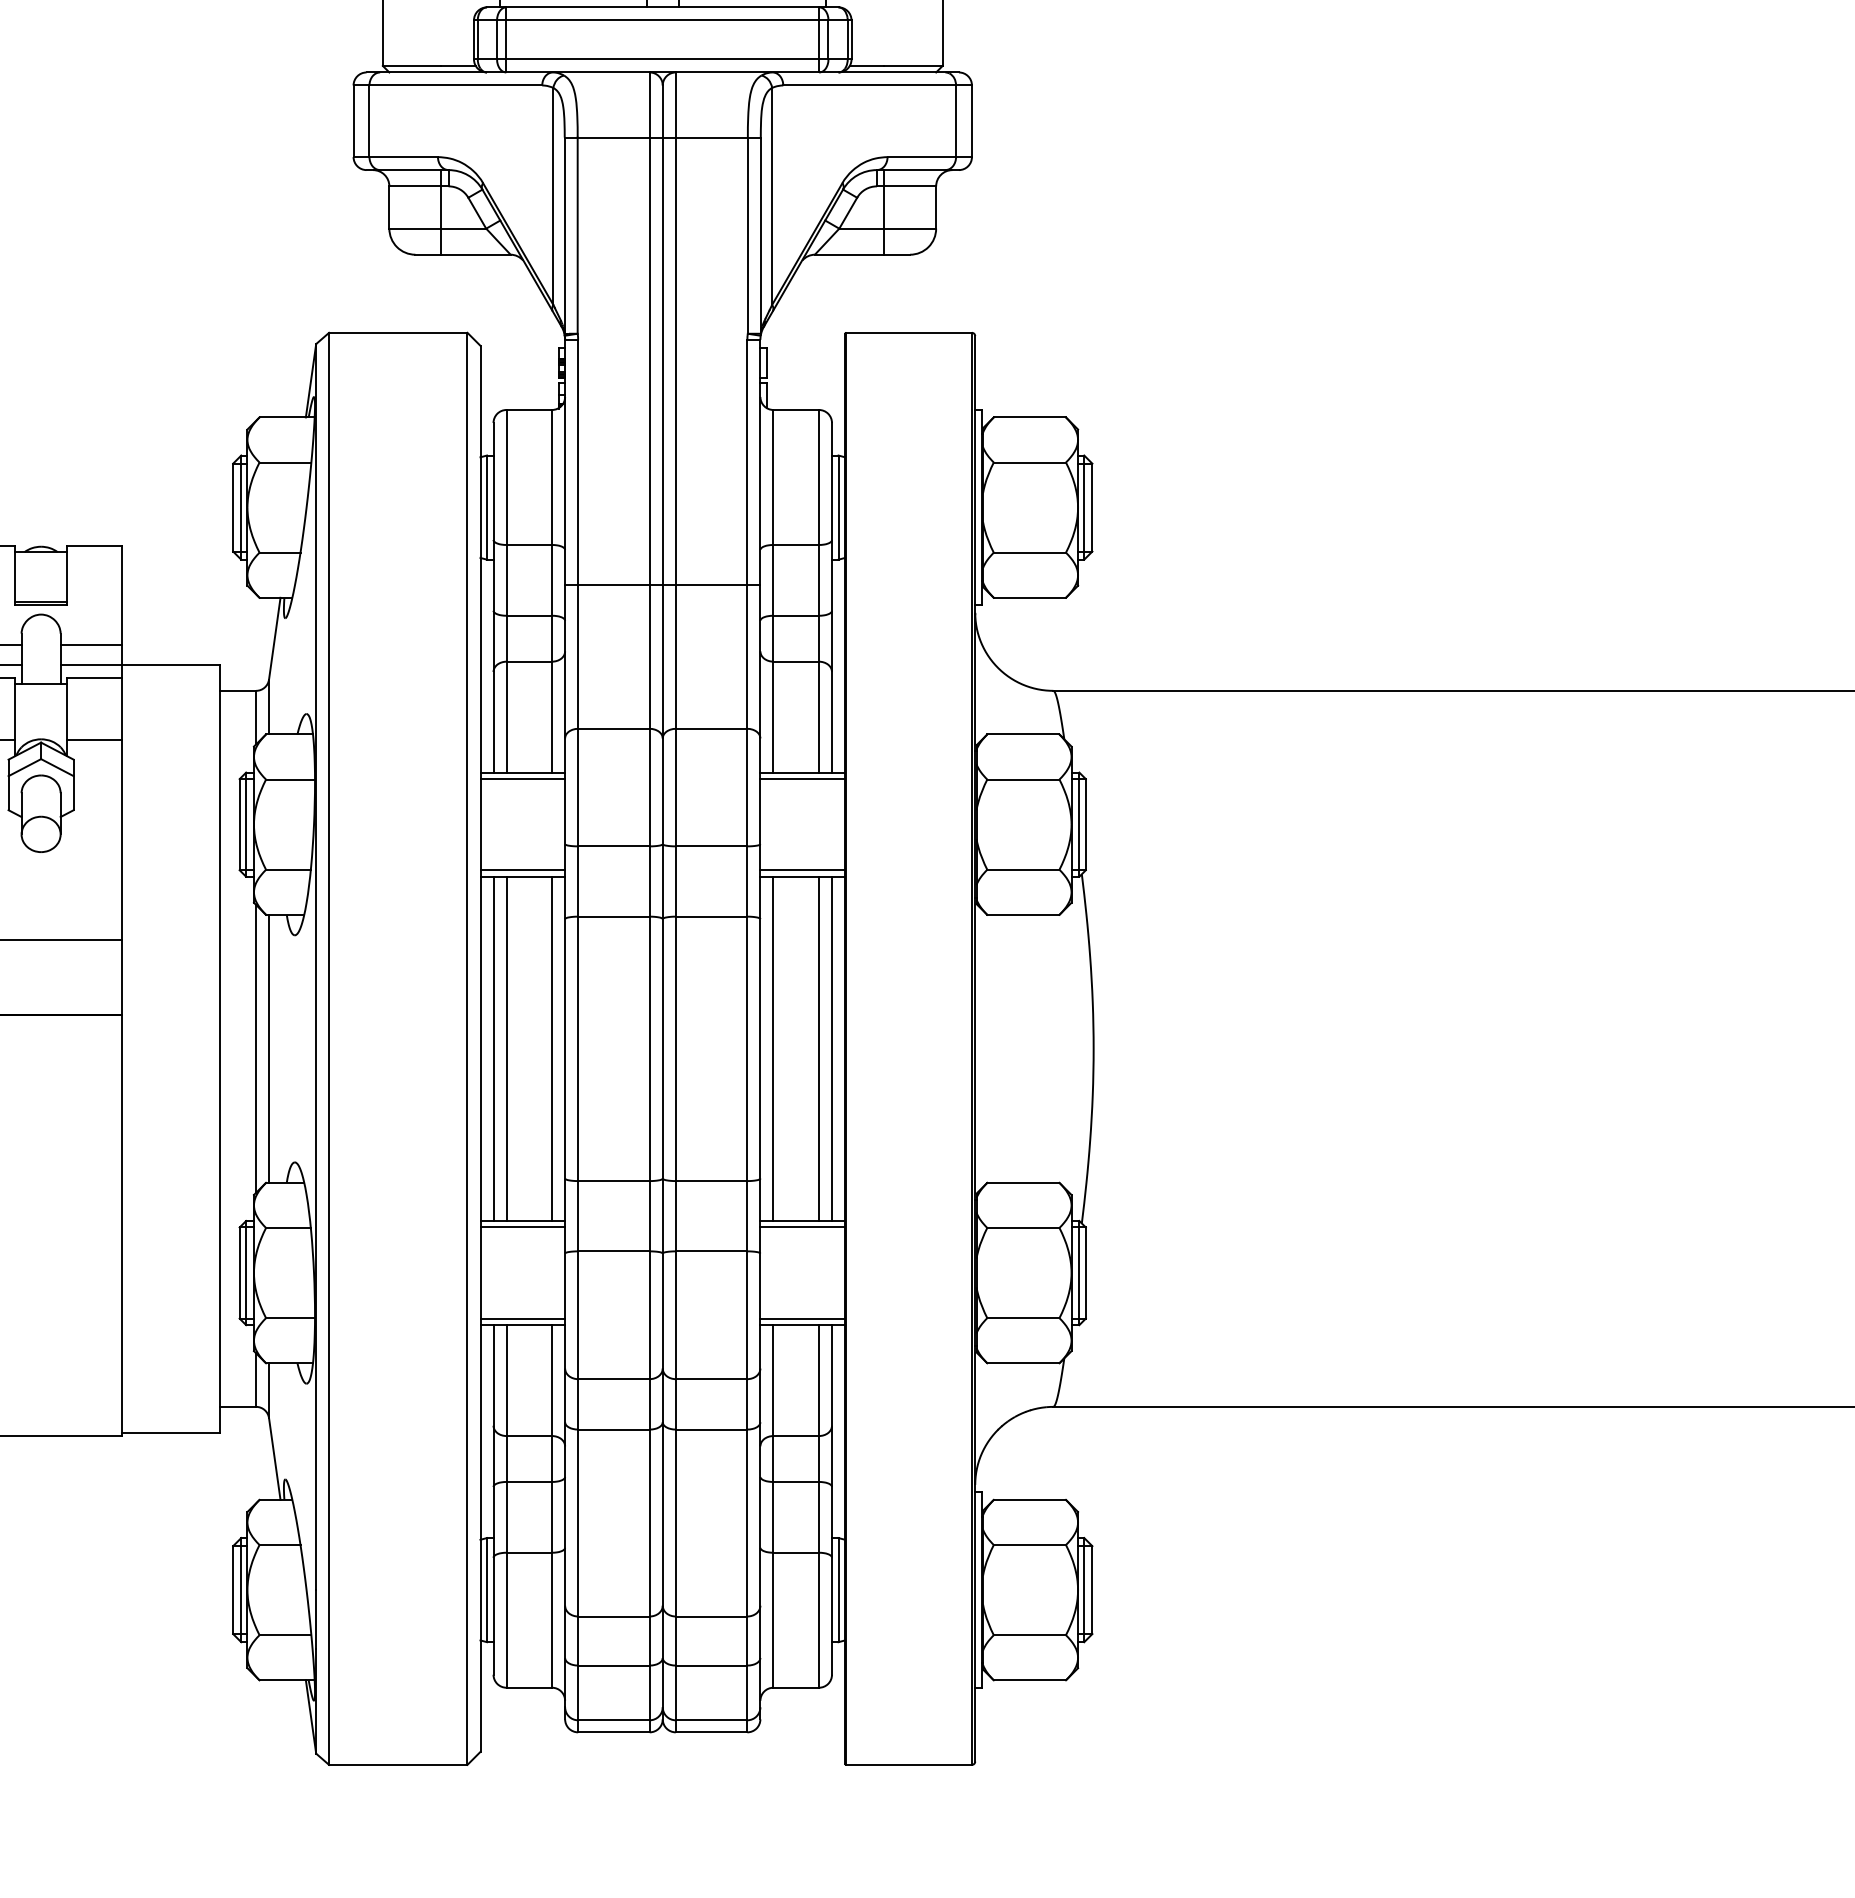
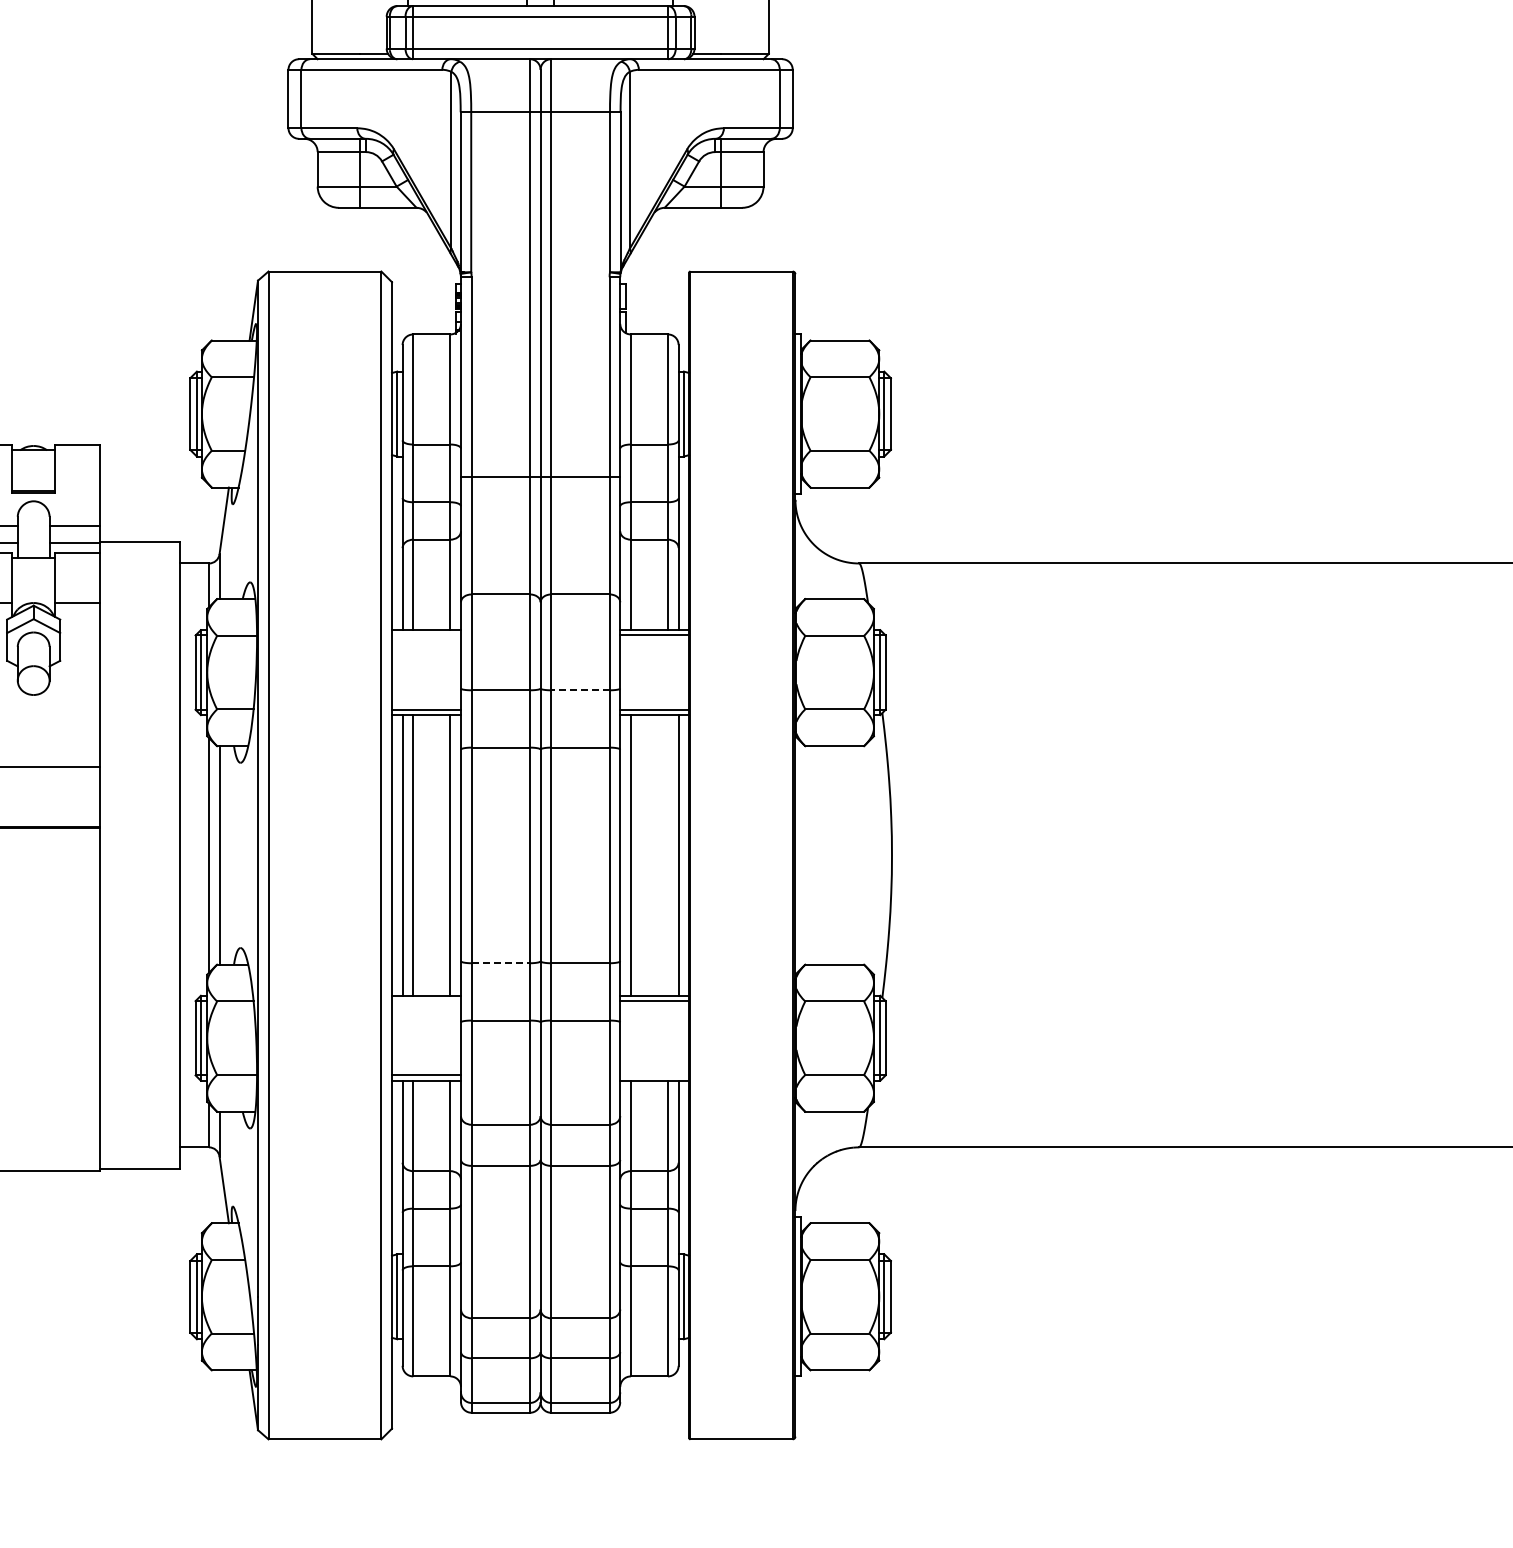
line: (522, 779) -> (426, 635), removed
line: (710, 846) -> (579, 690), solid -> dashed
line: (819, 1048) -> (668, 855), removed
line: (614, 1181) -> (501, 963), solid -> dashed
line: (522, 1227) -> (426, 1001), removed
line: (802, 1318) -> (654, 1075), removed

